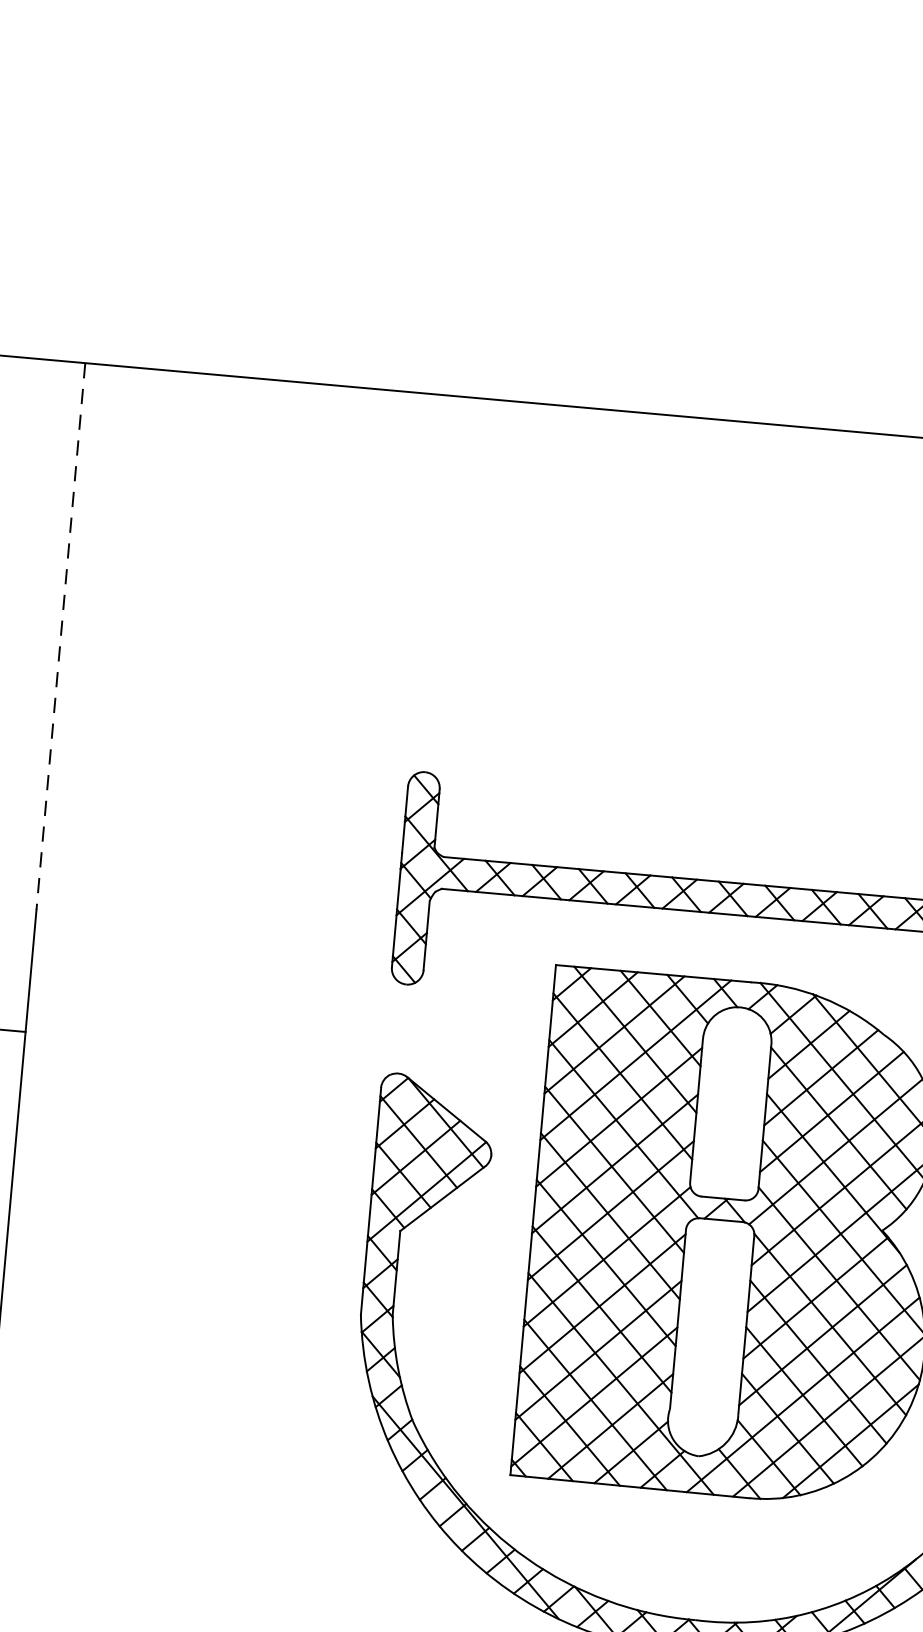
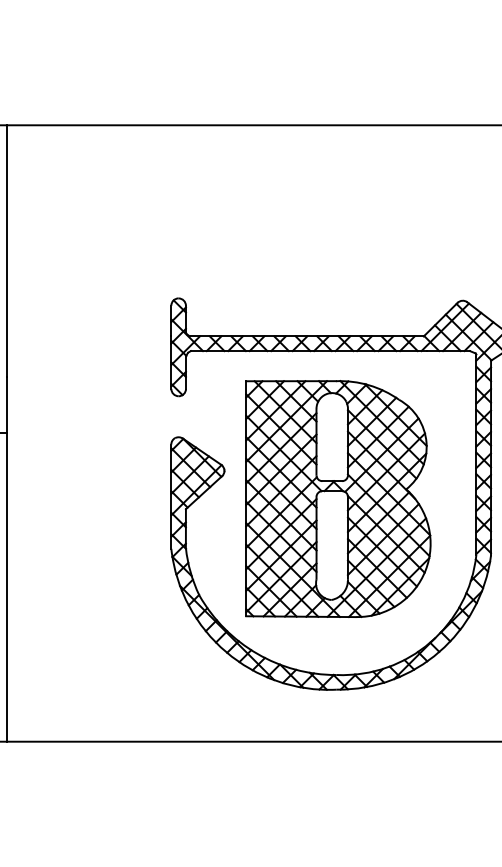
line: (60, 637) -> (6, 251), dashed -> solid

